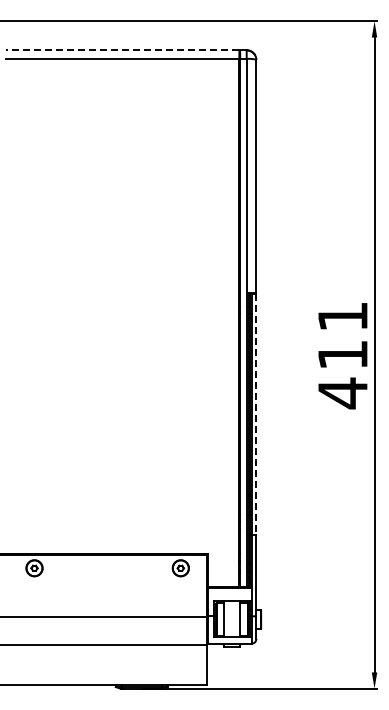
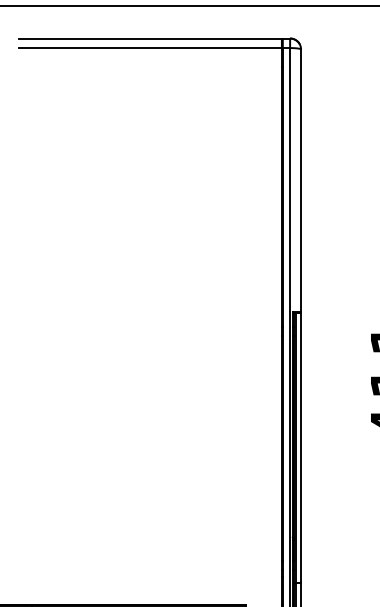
line: (122, 50) -> (150, 38), dashed -> solid
line: (256, 415) -> (301, 449), dashed -> solid

